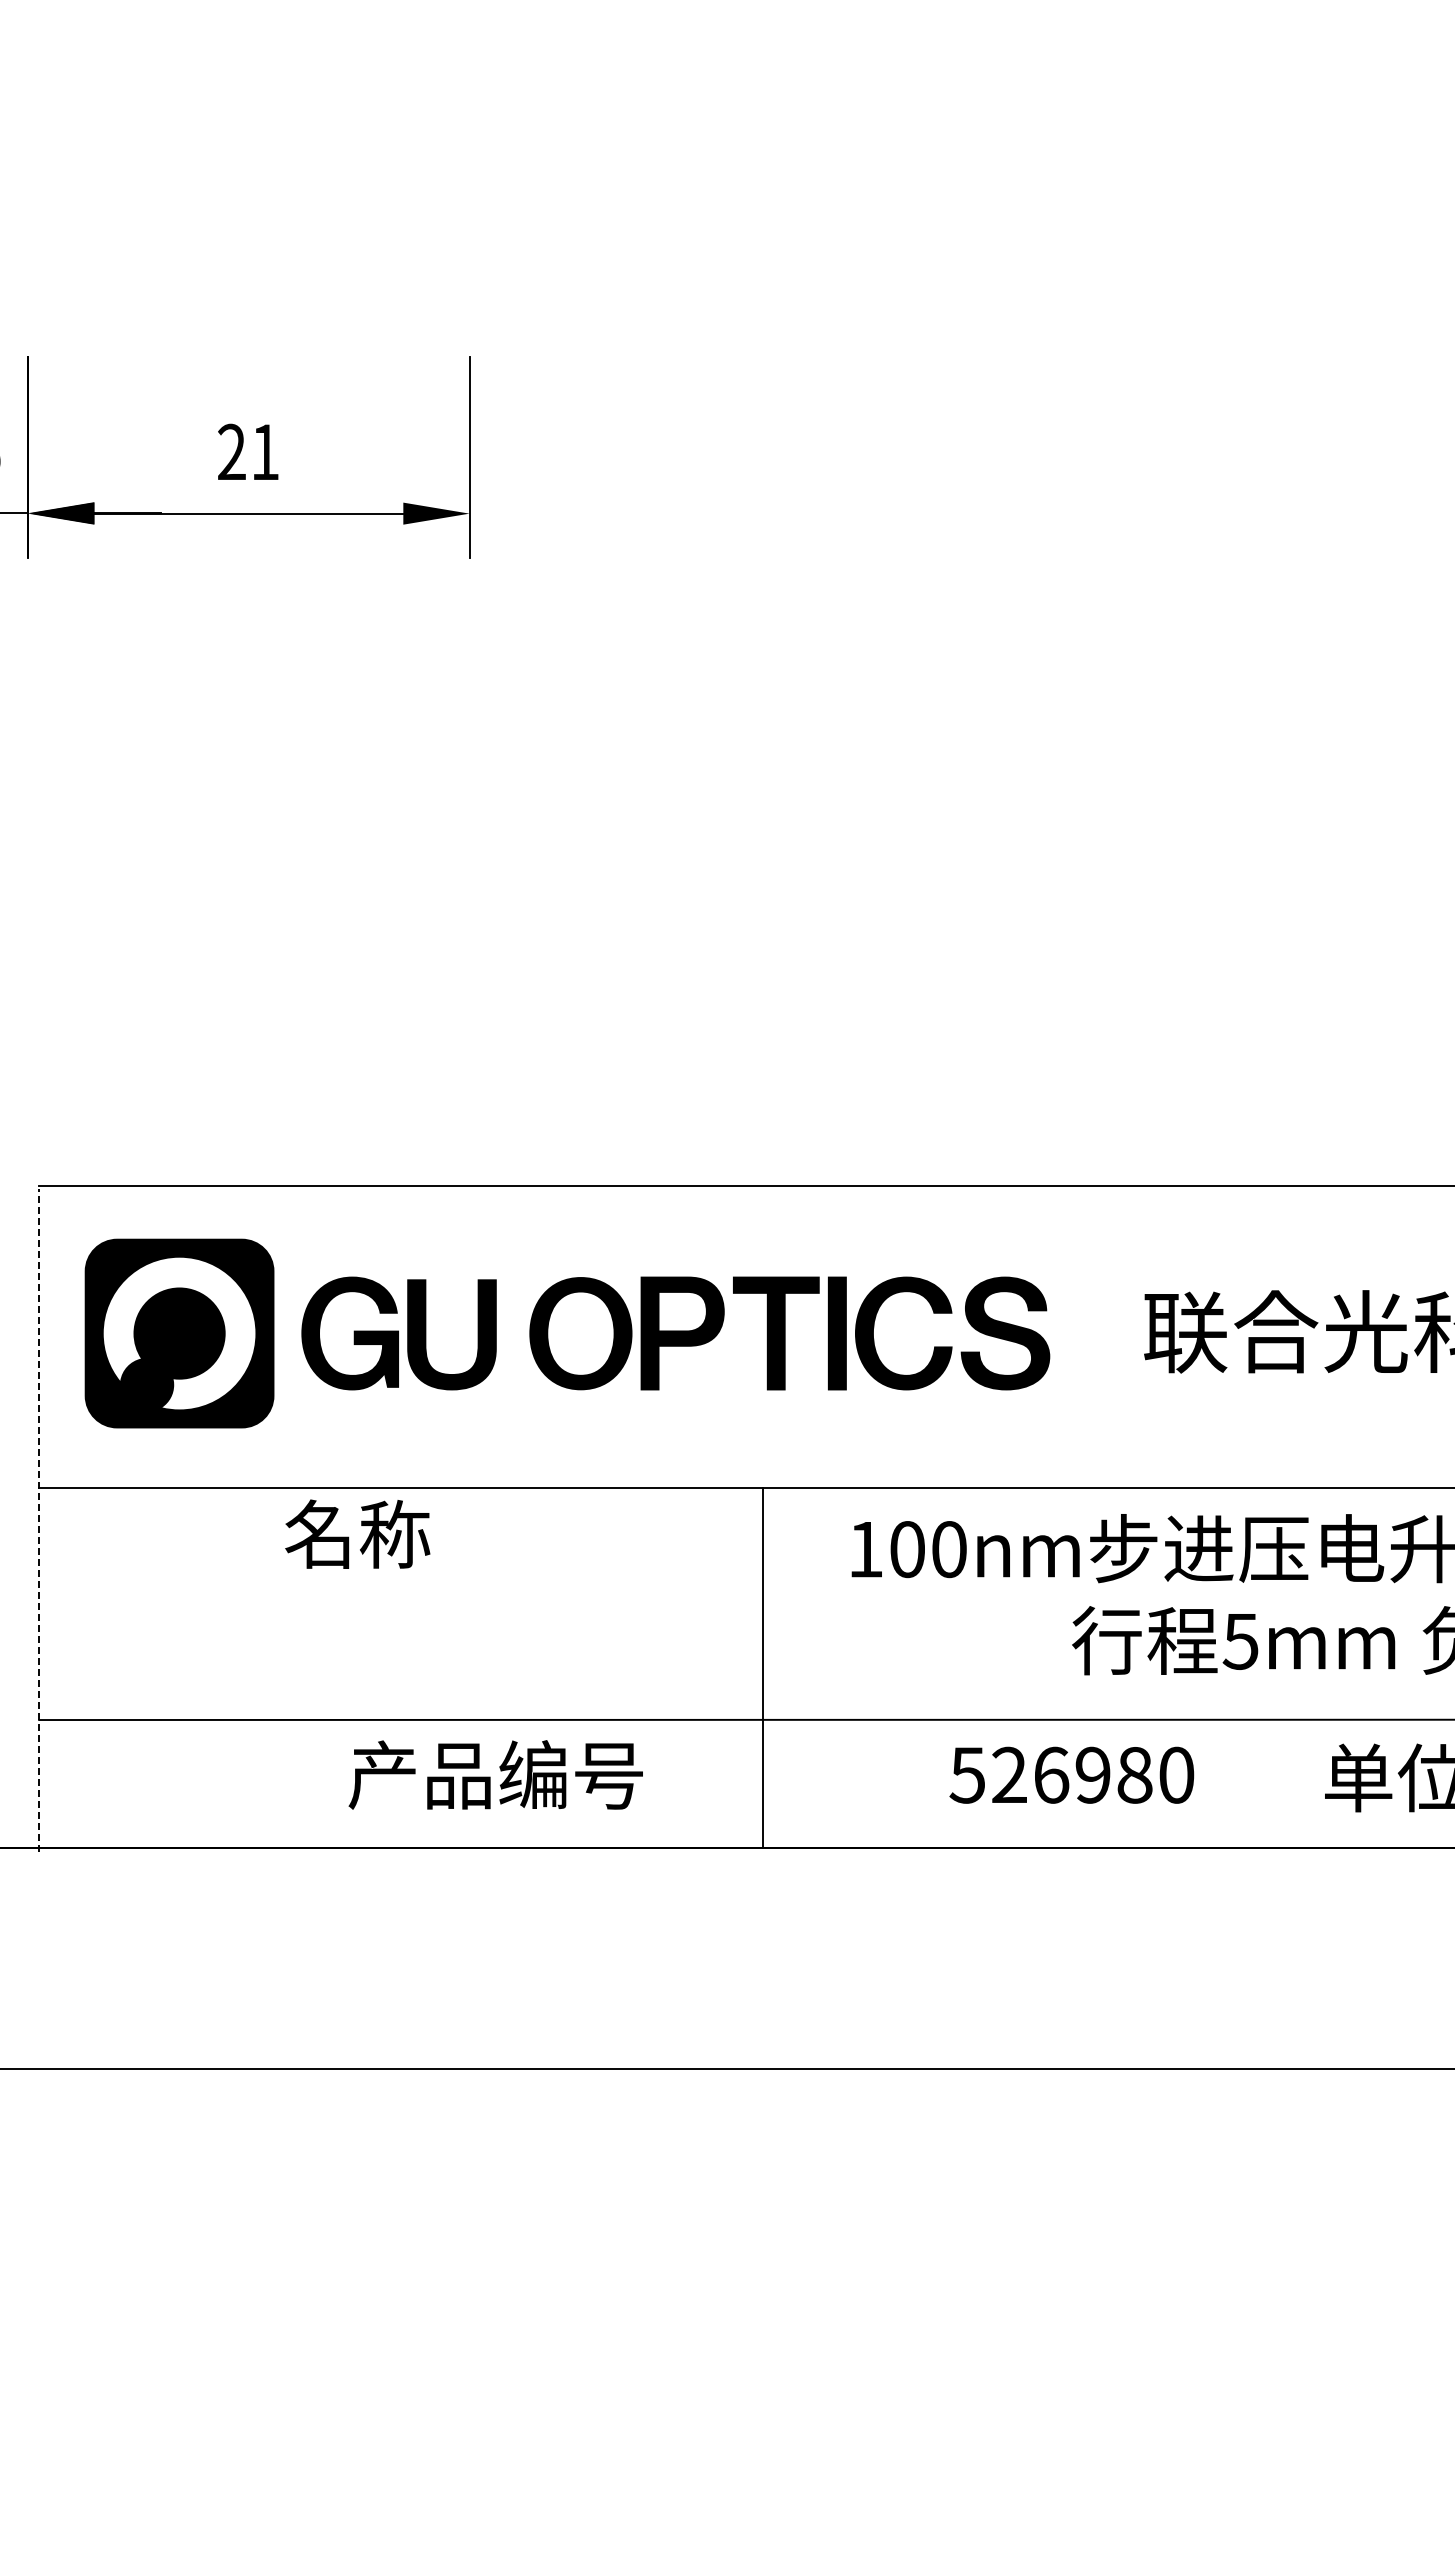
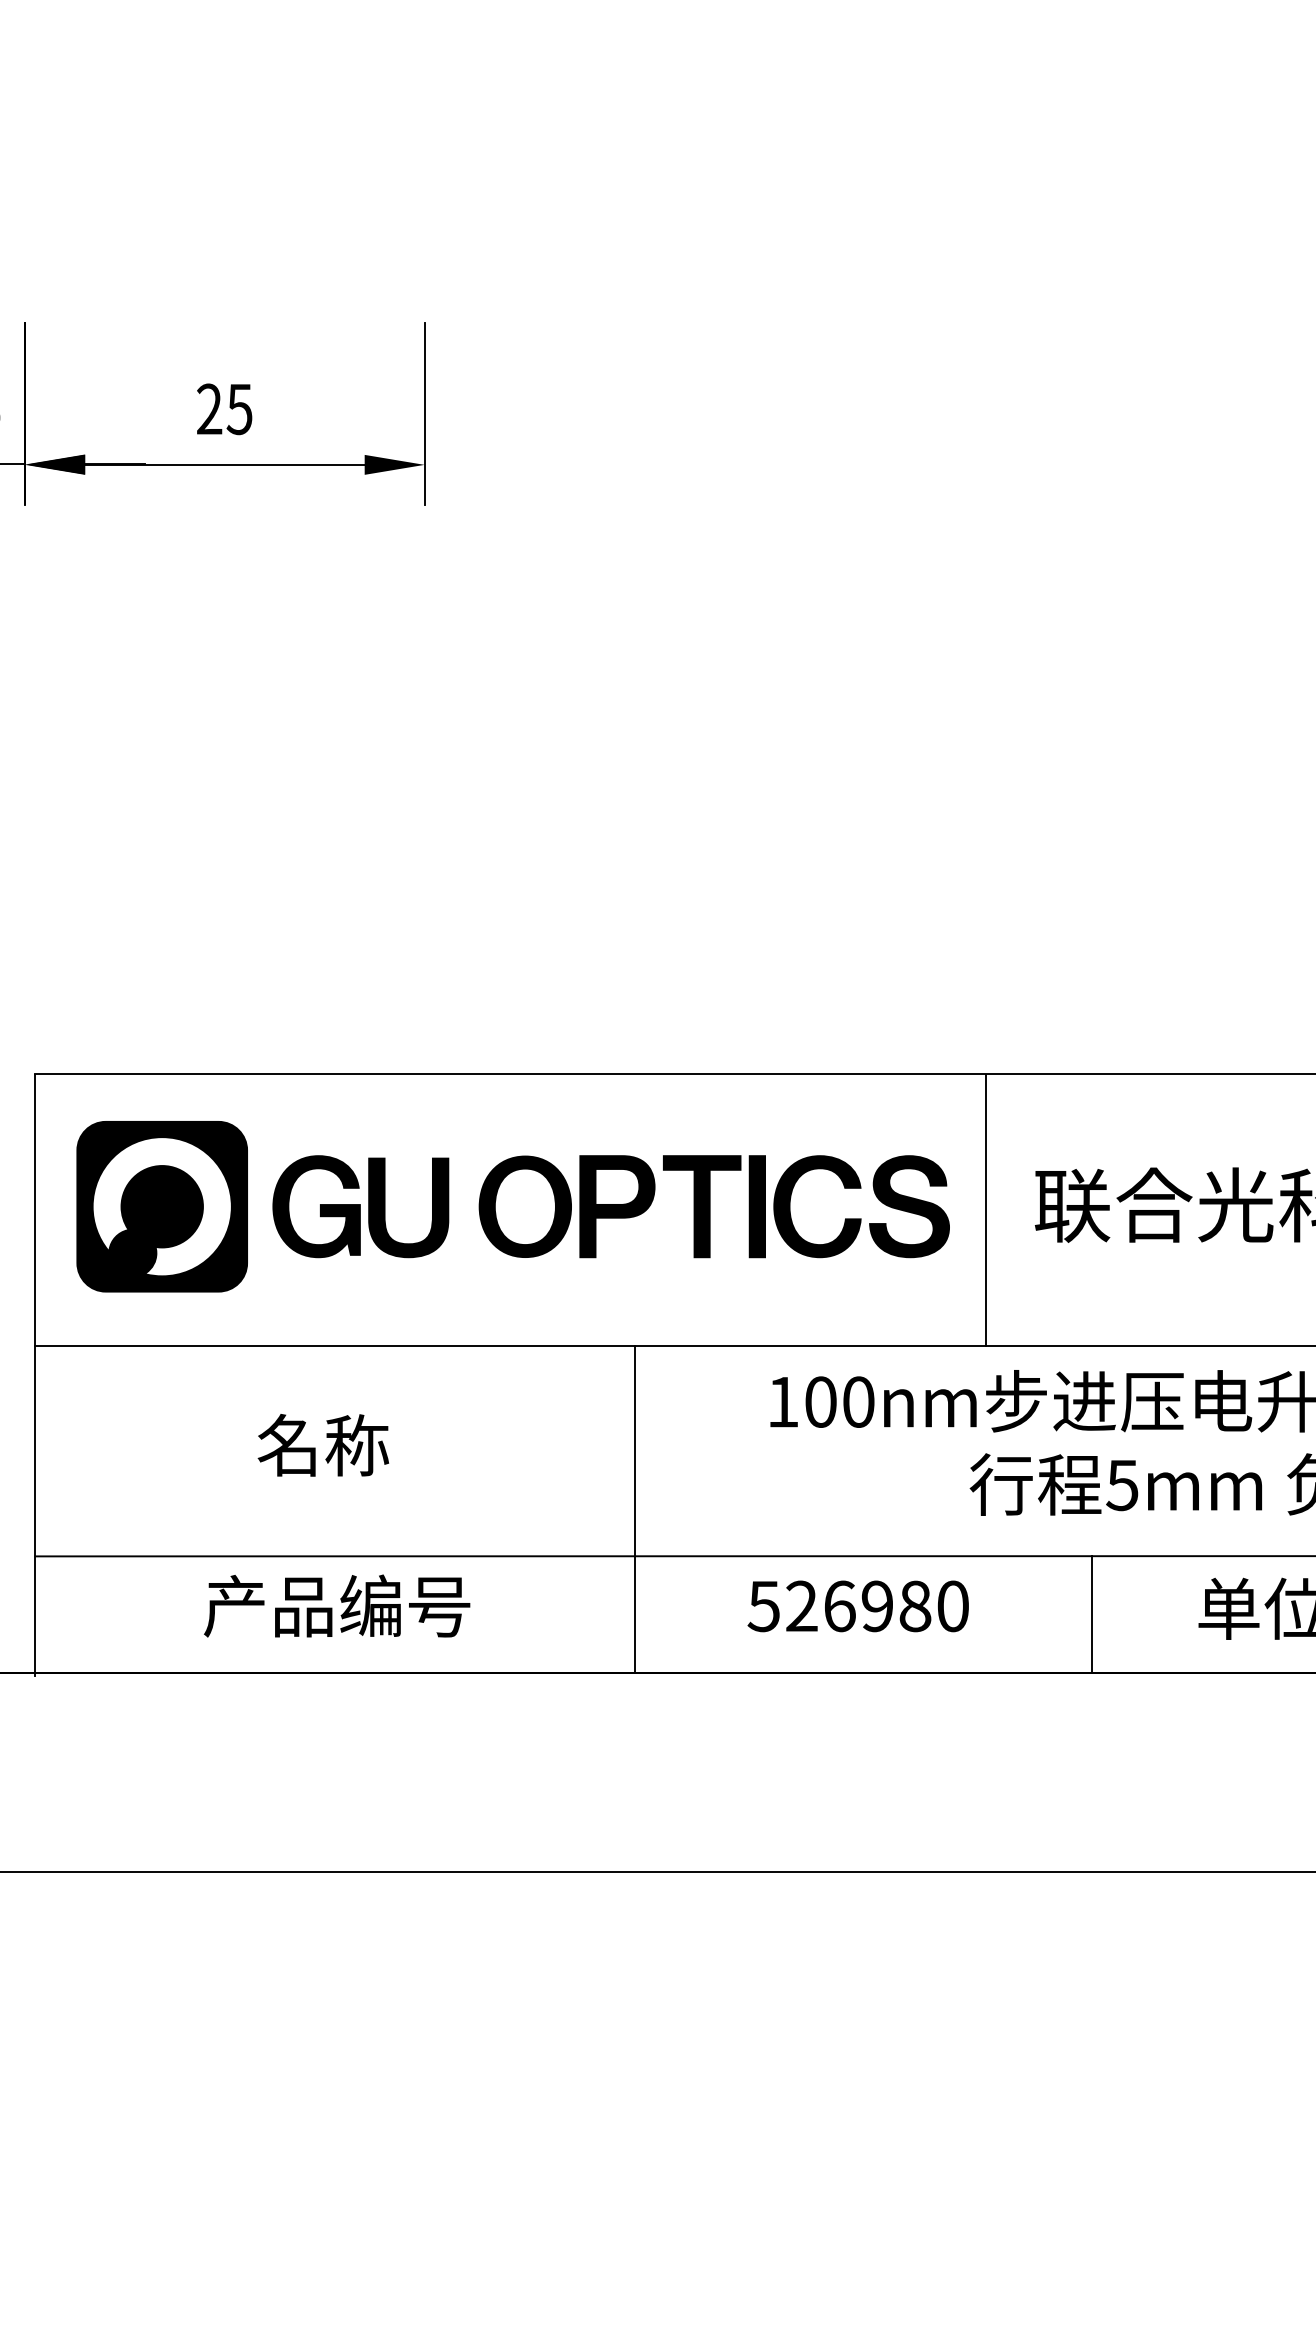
text: (264, 452) -> (239, 409), 21 -> 25
line: (1090, 1338) -> (986, 1211), added
line: (39, 1520) -> (35, 1375), dashed -> solid
text: (357, 1533) -> (323, 1444), moved
line: (763, 1668) -> (635, 1509), moved
text: (495, 1774) -> (336, 1605), moved
text: (1071, 1774) -> (857, 1605), moved
line: (1207, 1783) -> (1092, 1613), added

